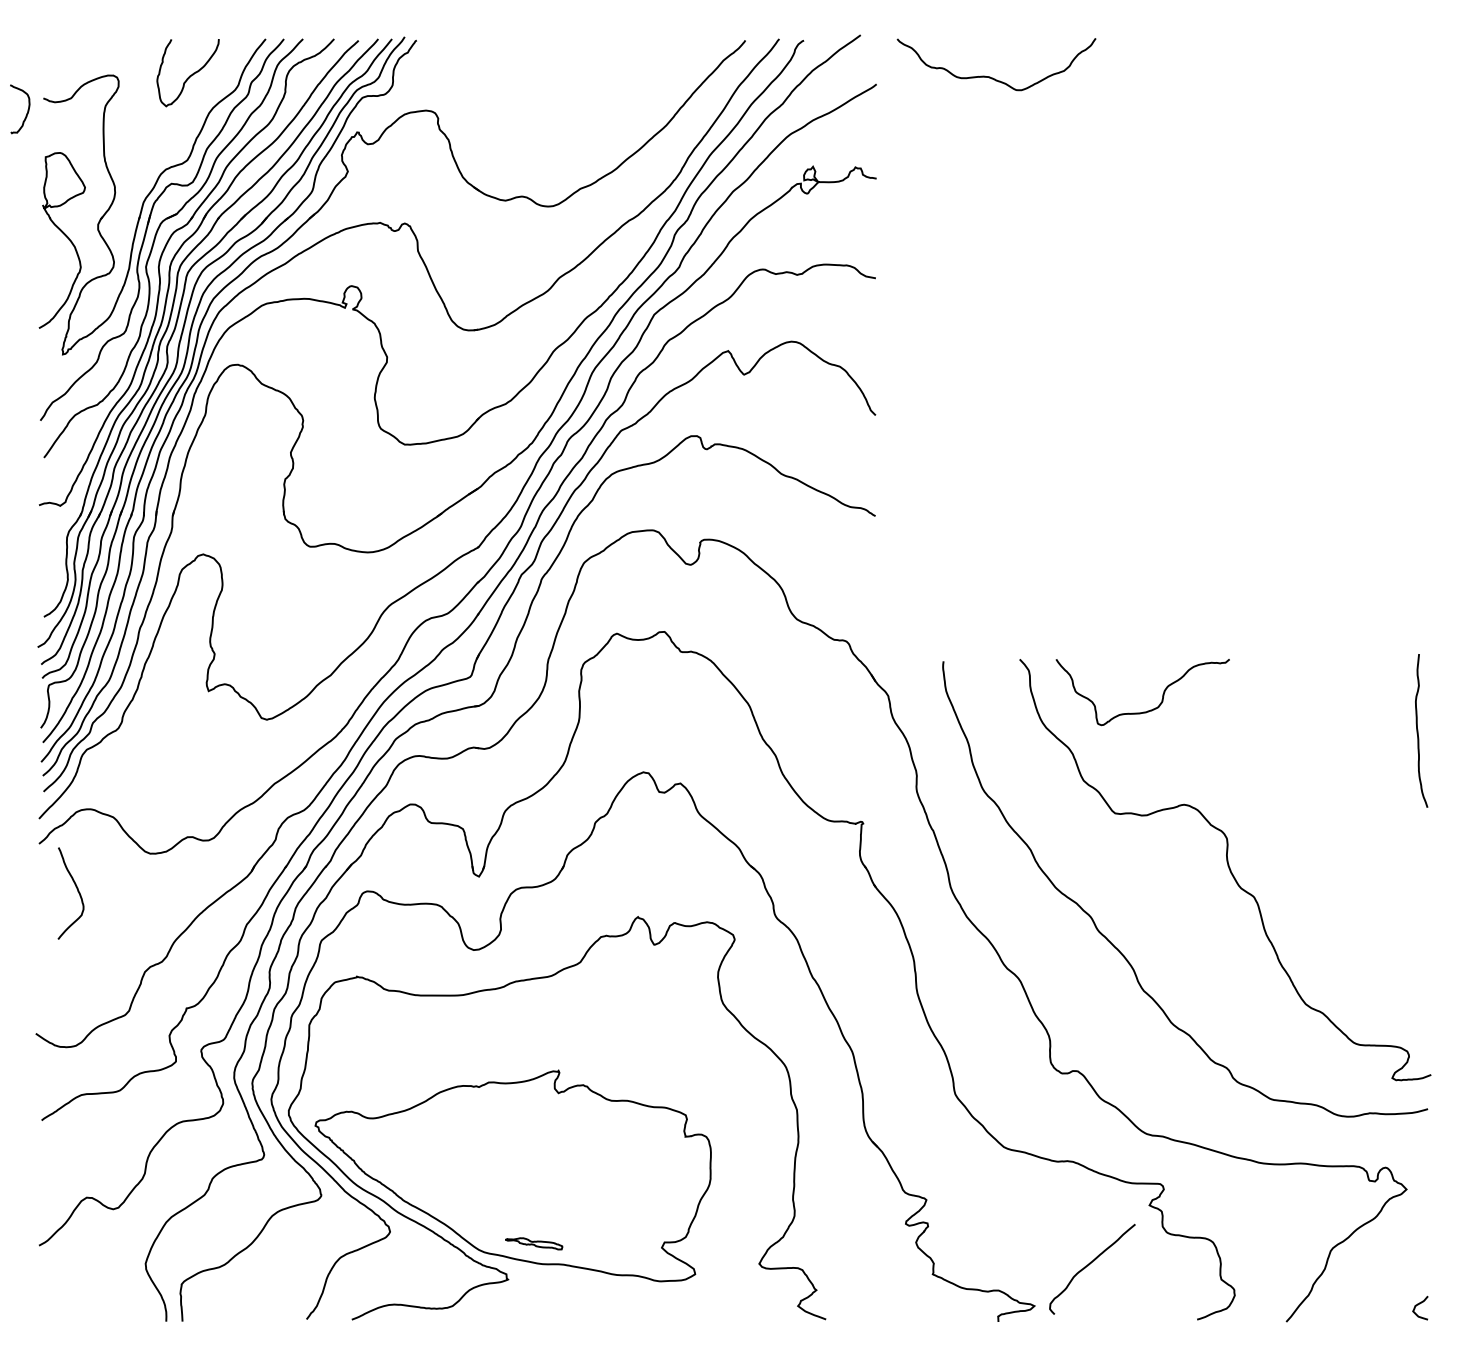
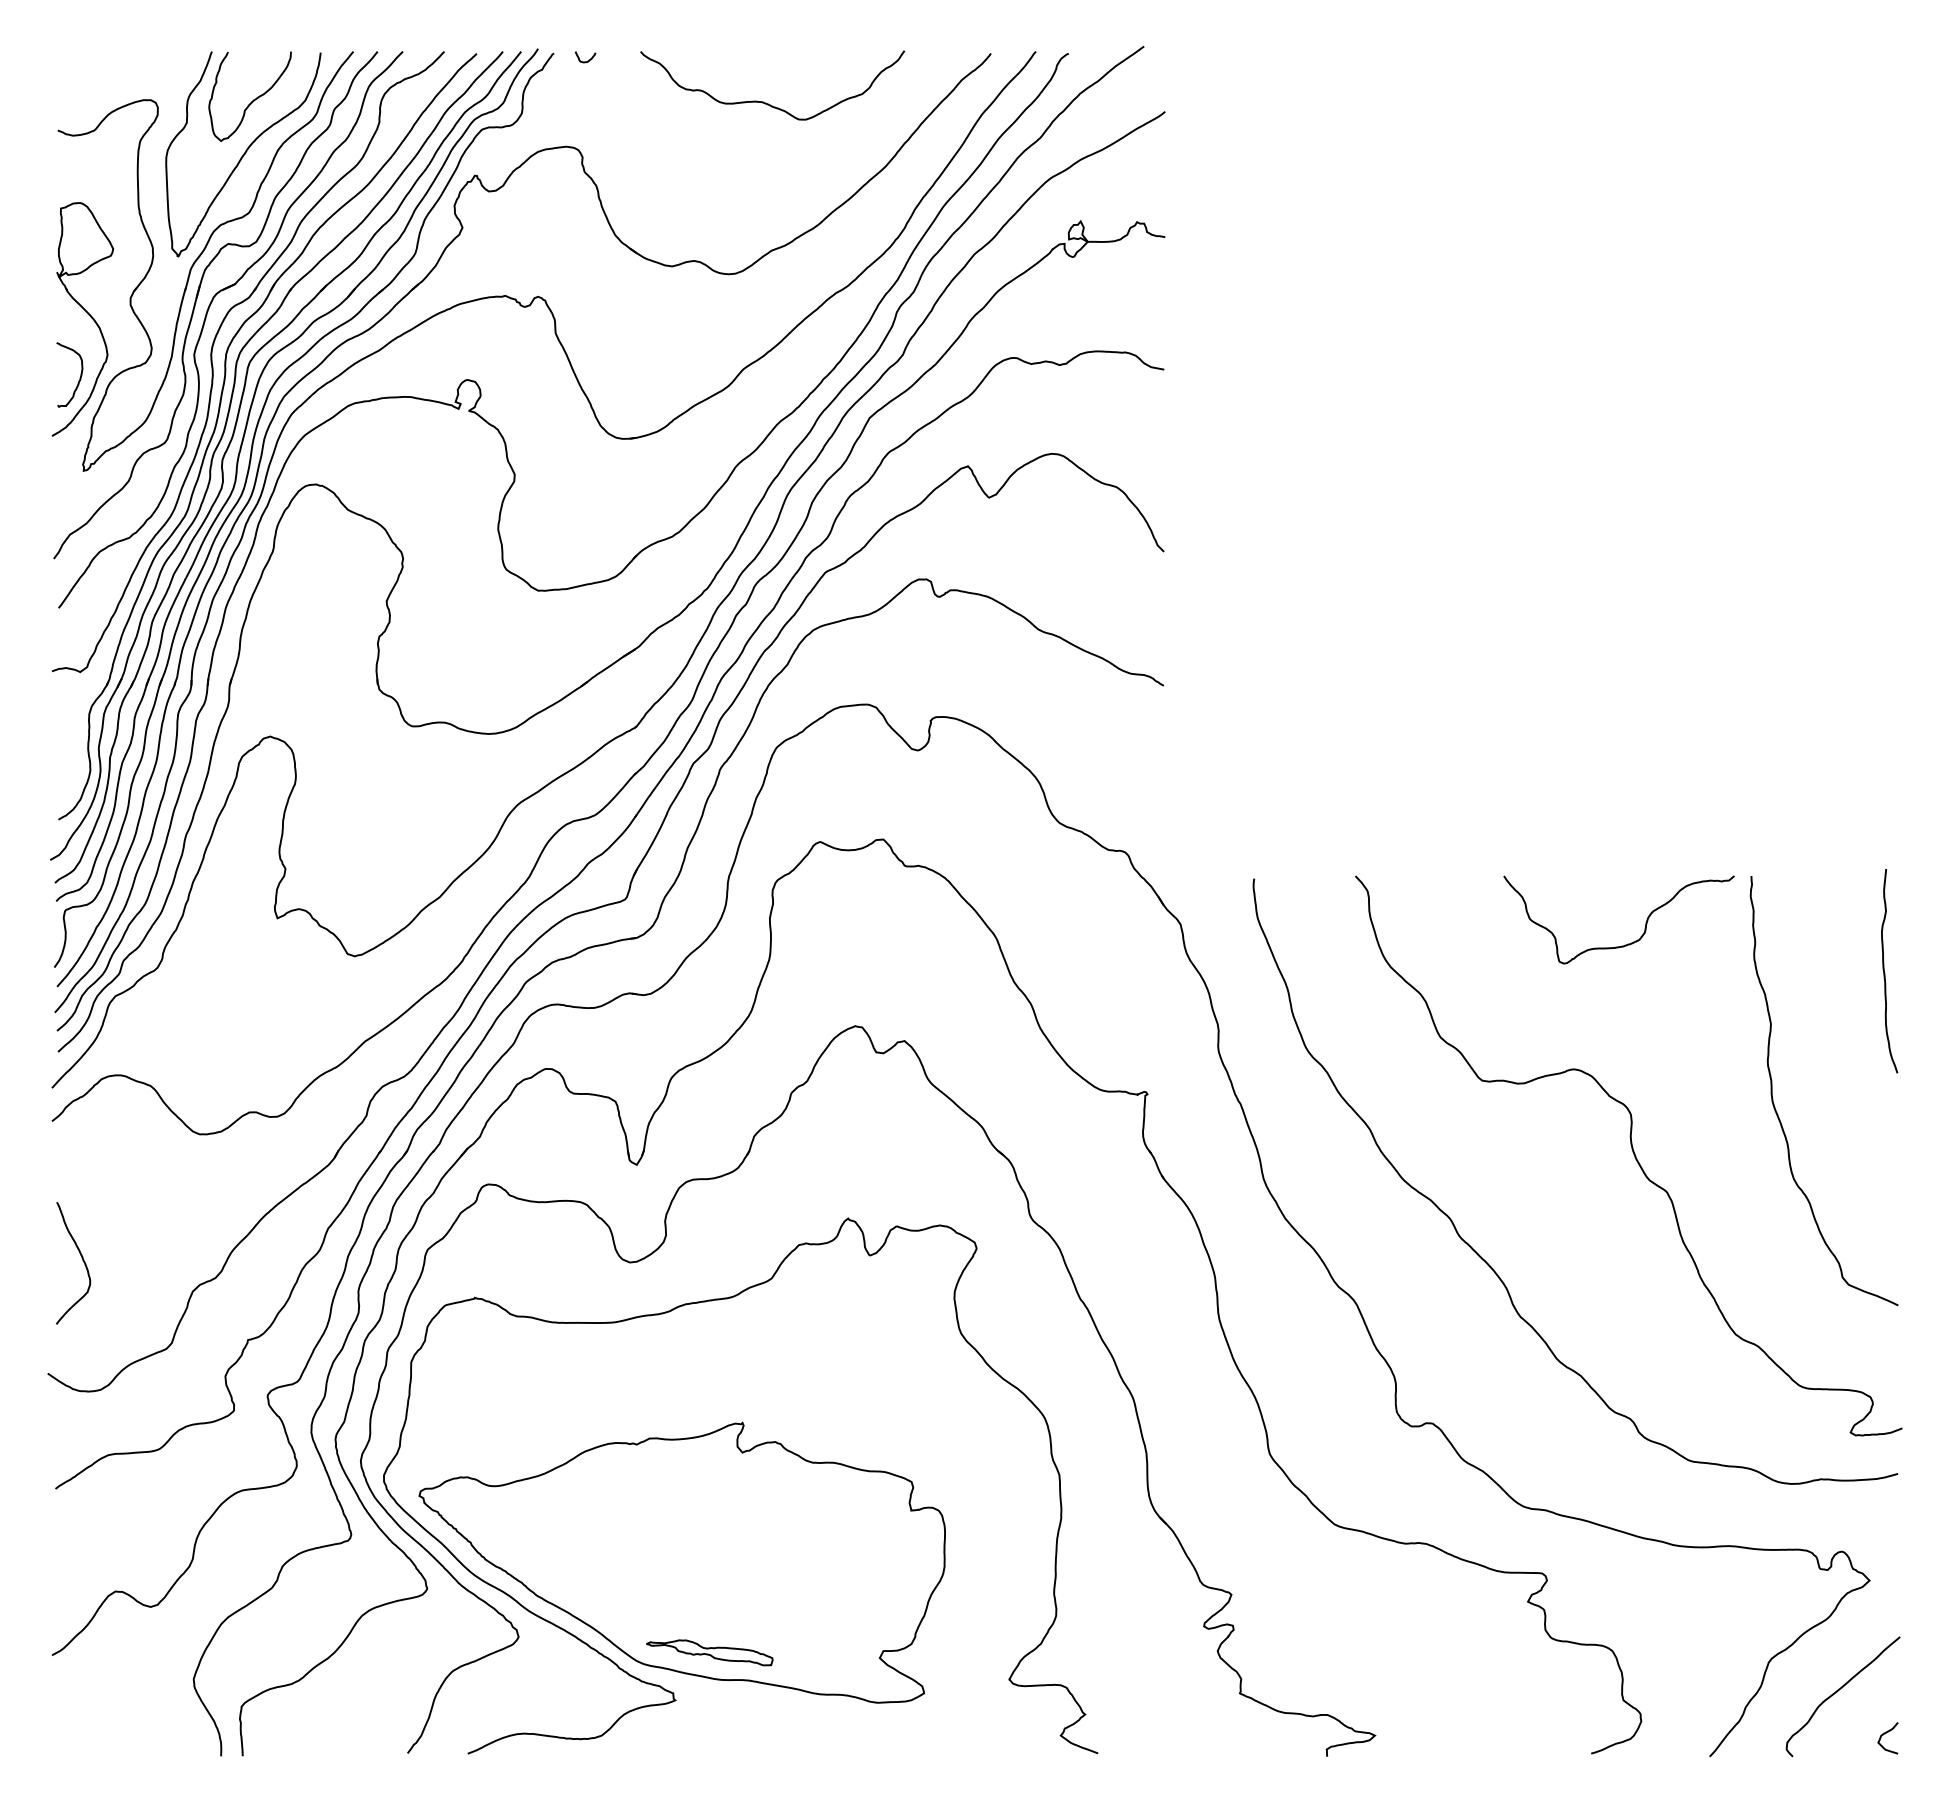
curve: (441, 45) -> (587, 60), added
curve: (991, 77) -> (766, 102), moved
curve: (27, 111) -> (79, 377), moved
curve: (183, 116) -> (243, 154), added
curve: (1147, 710) -> (1625, 944), moved
curve: (1336, 834) -> (1776, 1109), added
curve: (77, 889) -> (81, 1258), moved
part: (533, 1243) -> (709, 1652), size x1.67
curve: (1089, 1265) -> (1838, 1691), moved

